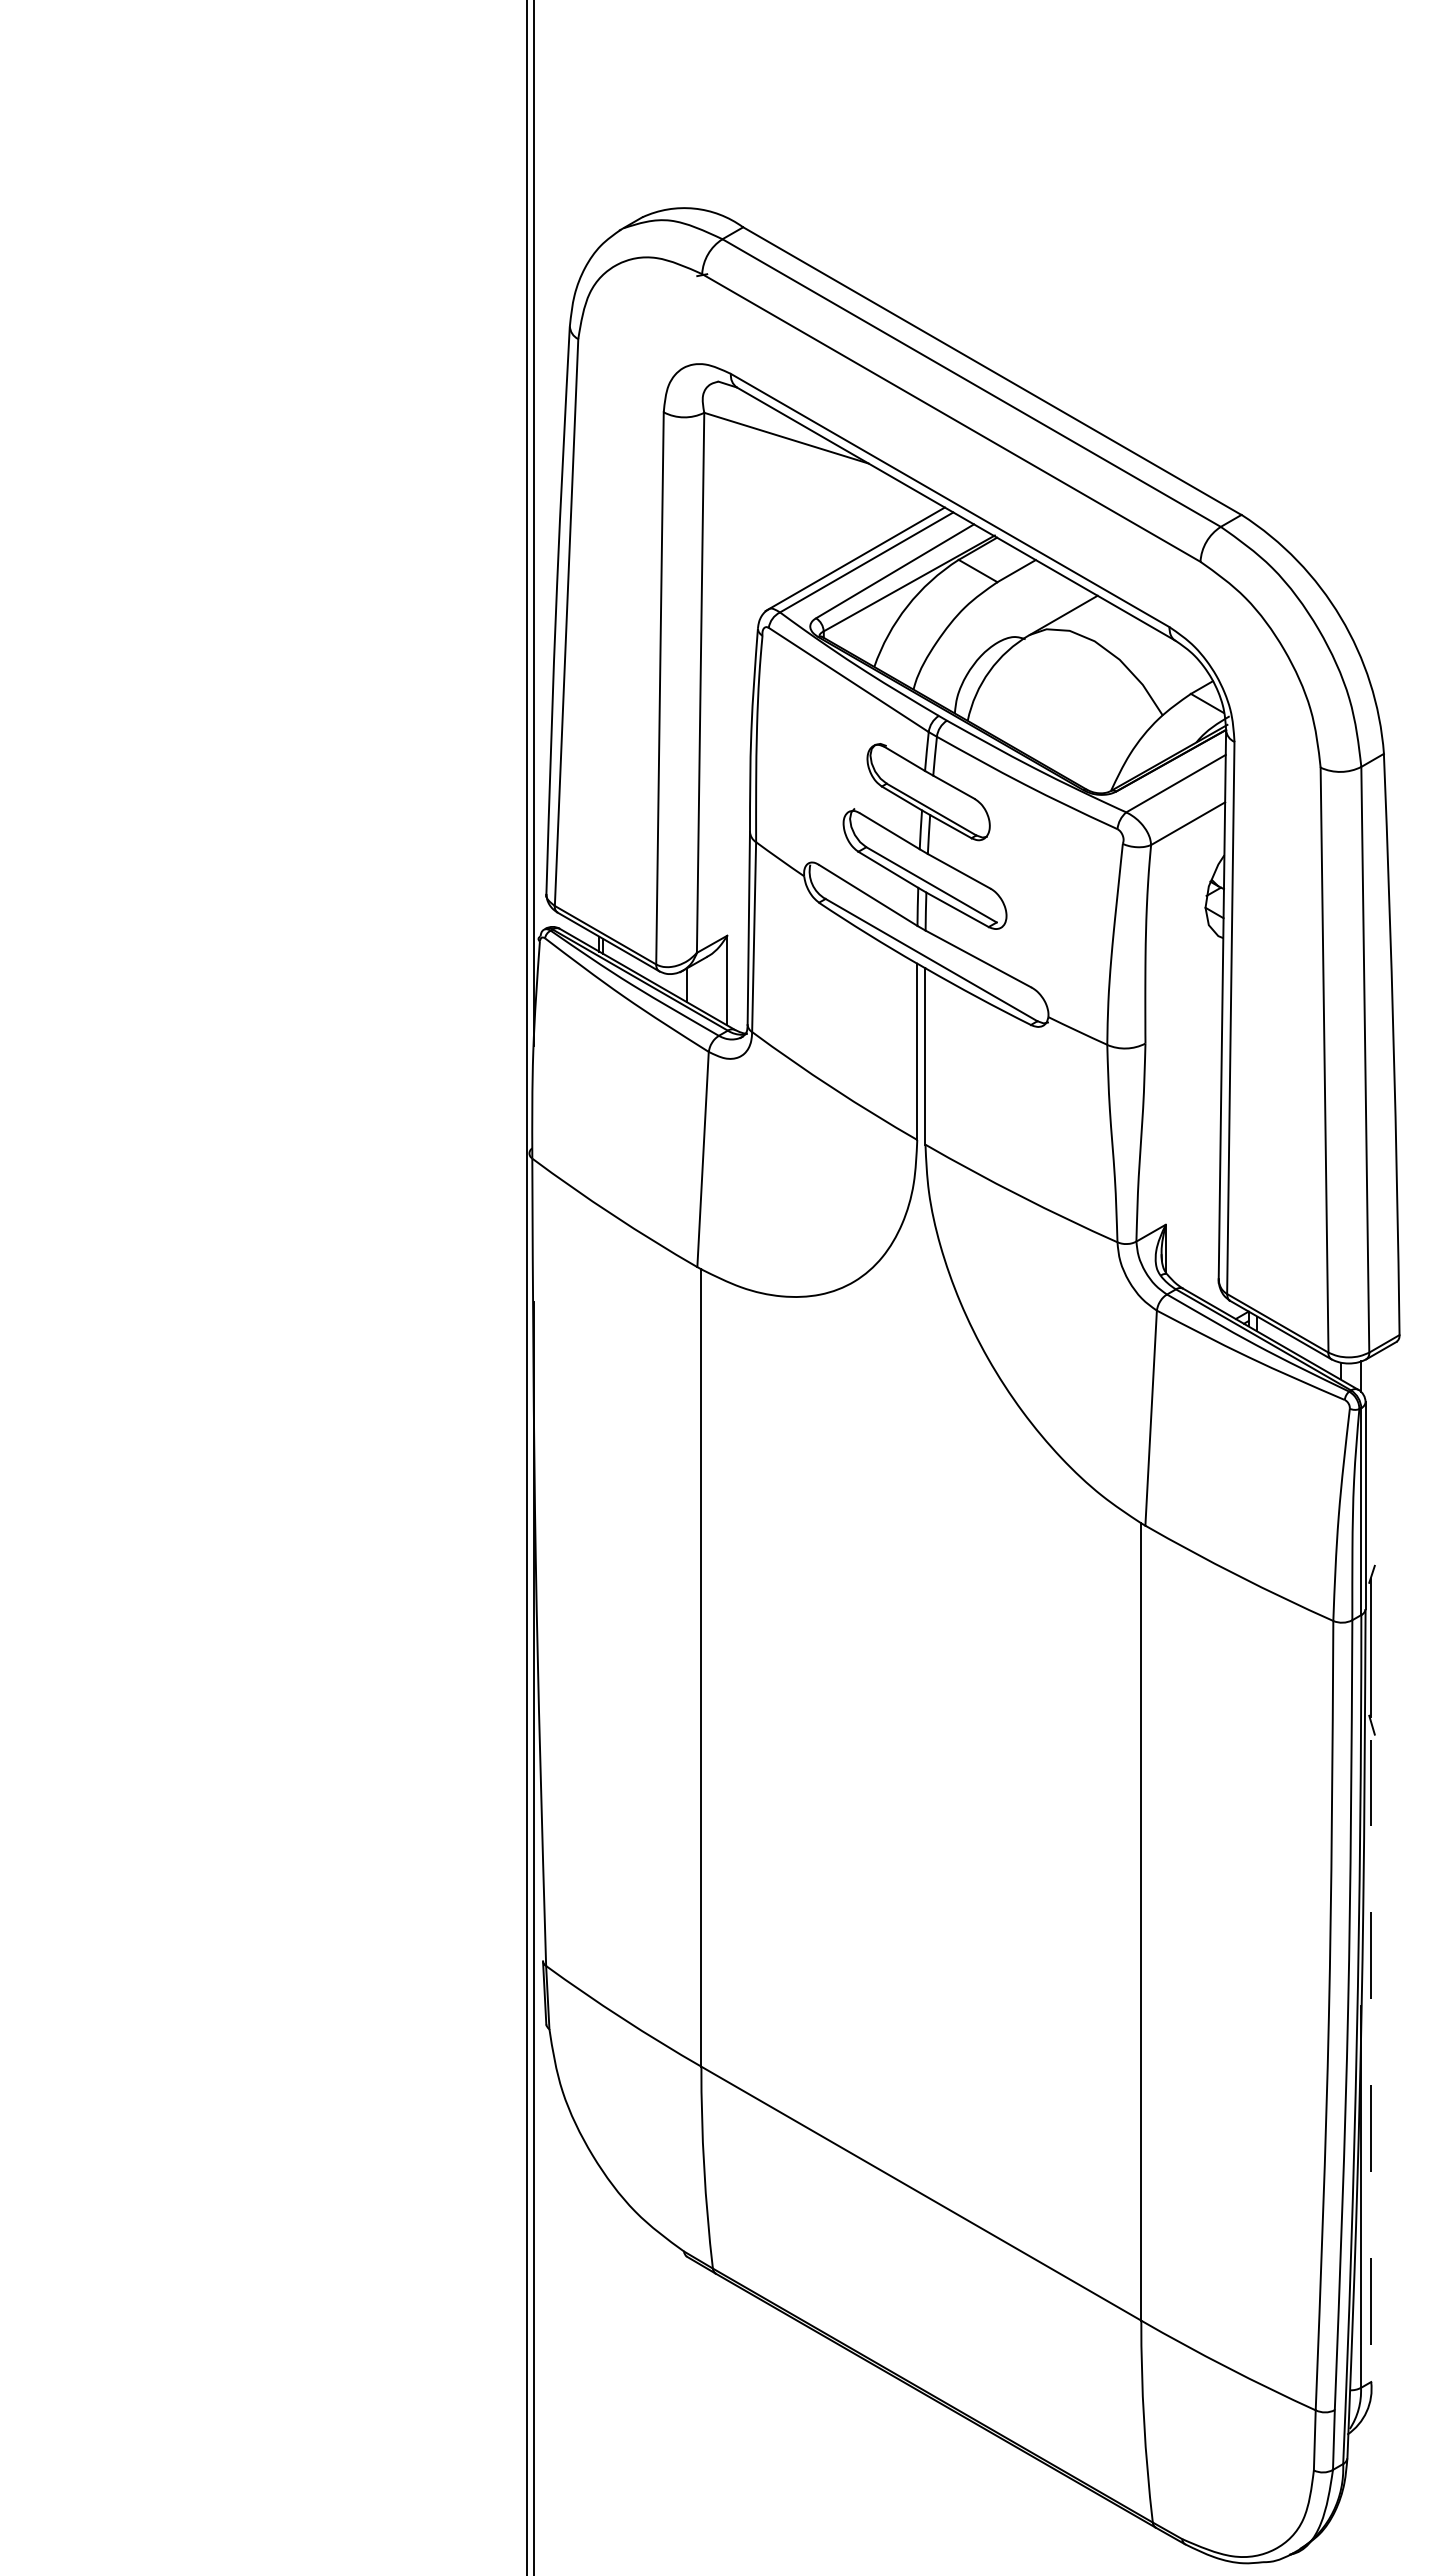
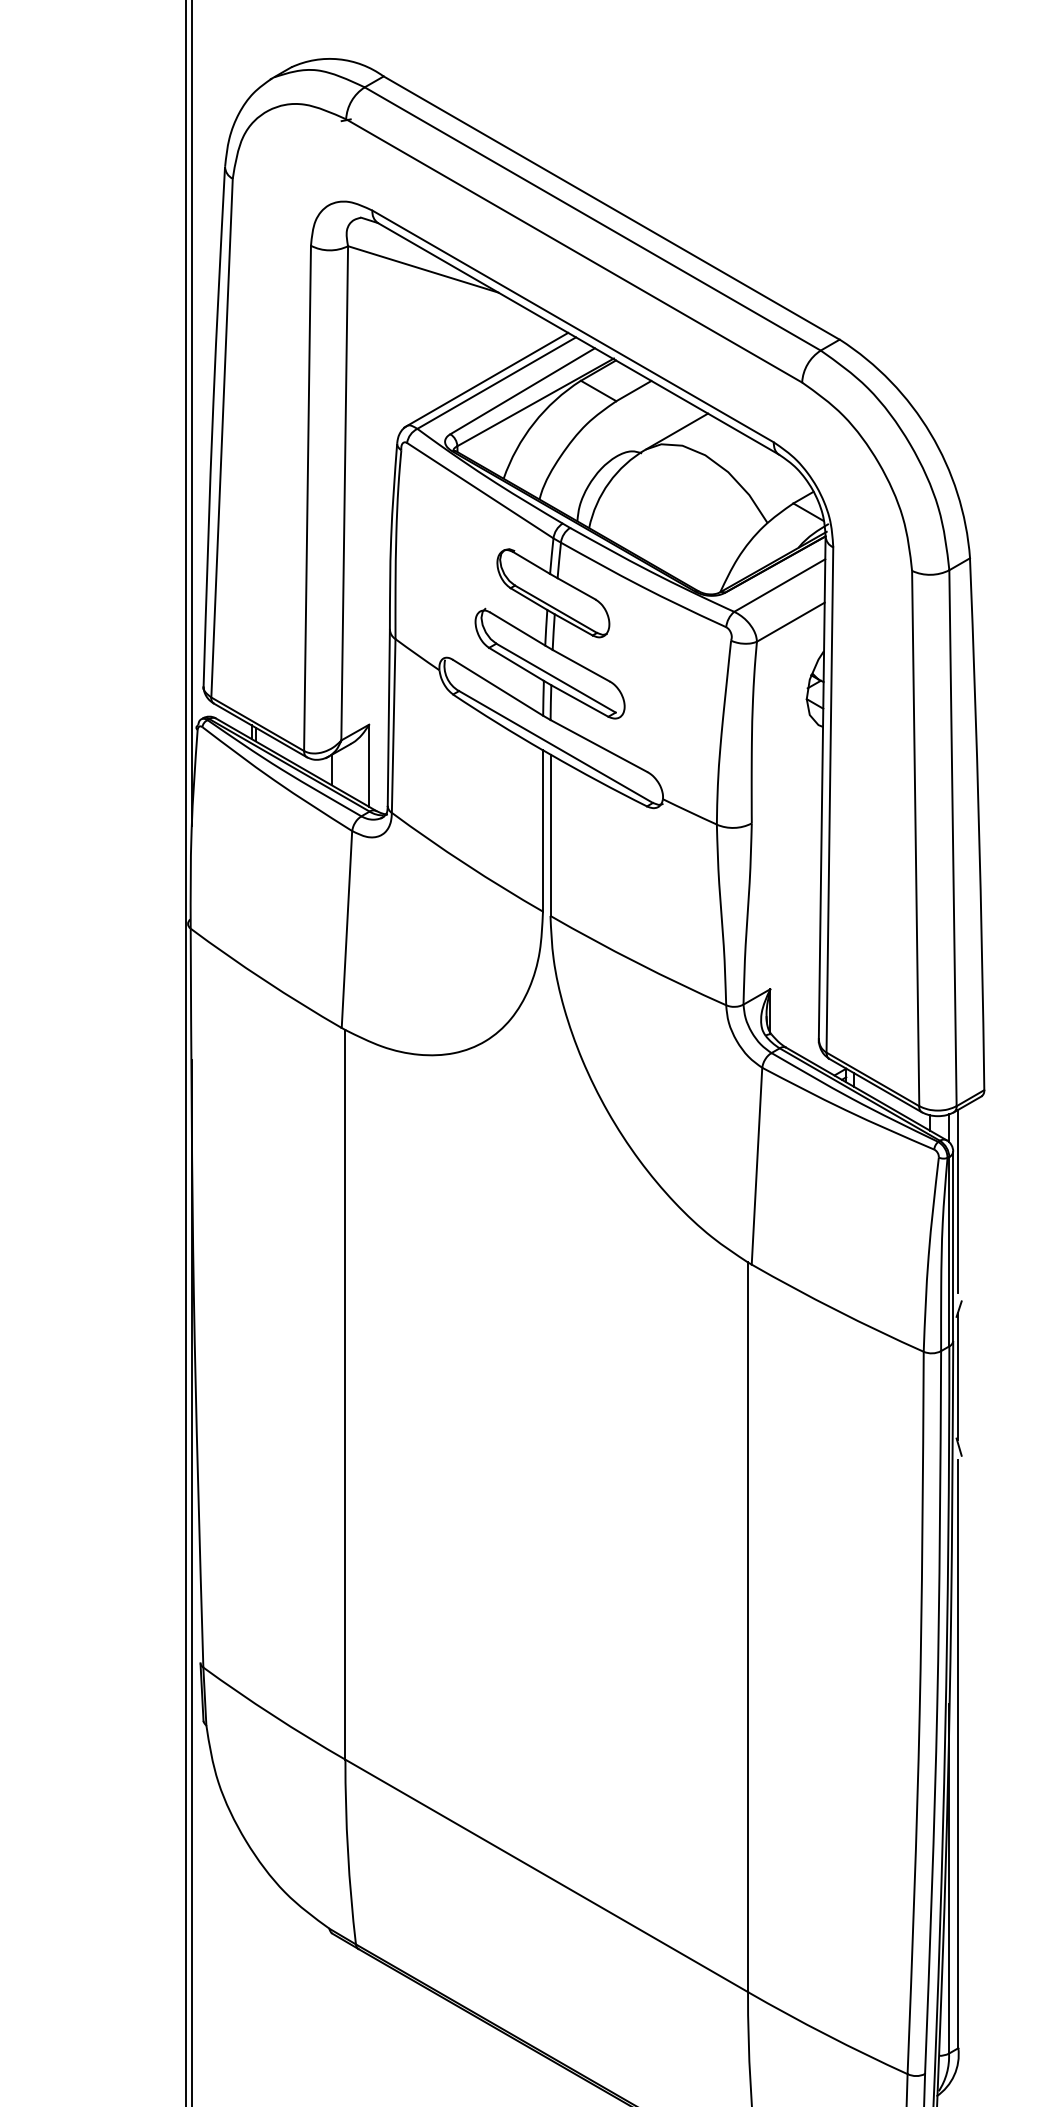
line: (1371, 1456) -> (958, 1201), added
line: (1371, 2061) -> (958, 1754), dashed -> solid

